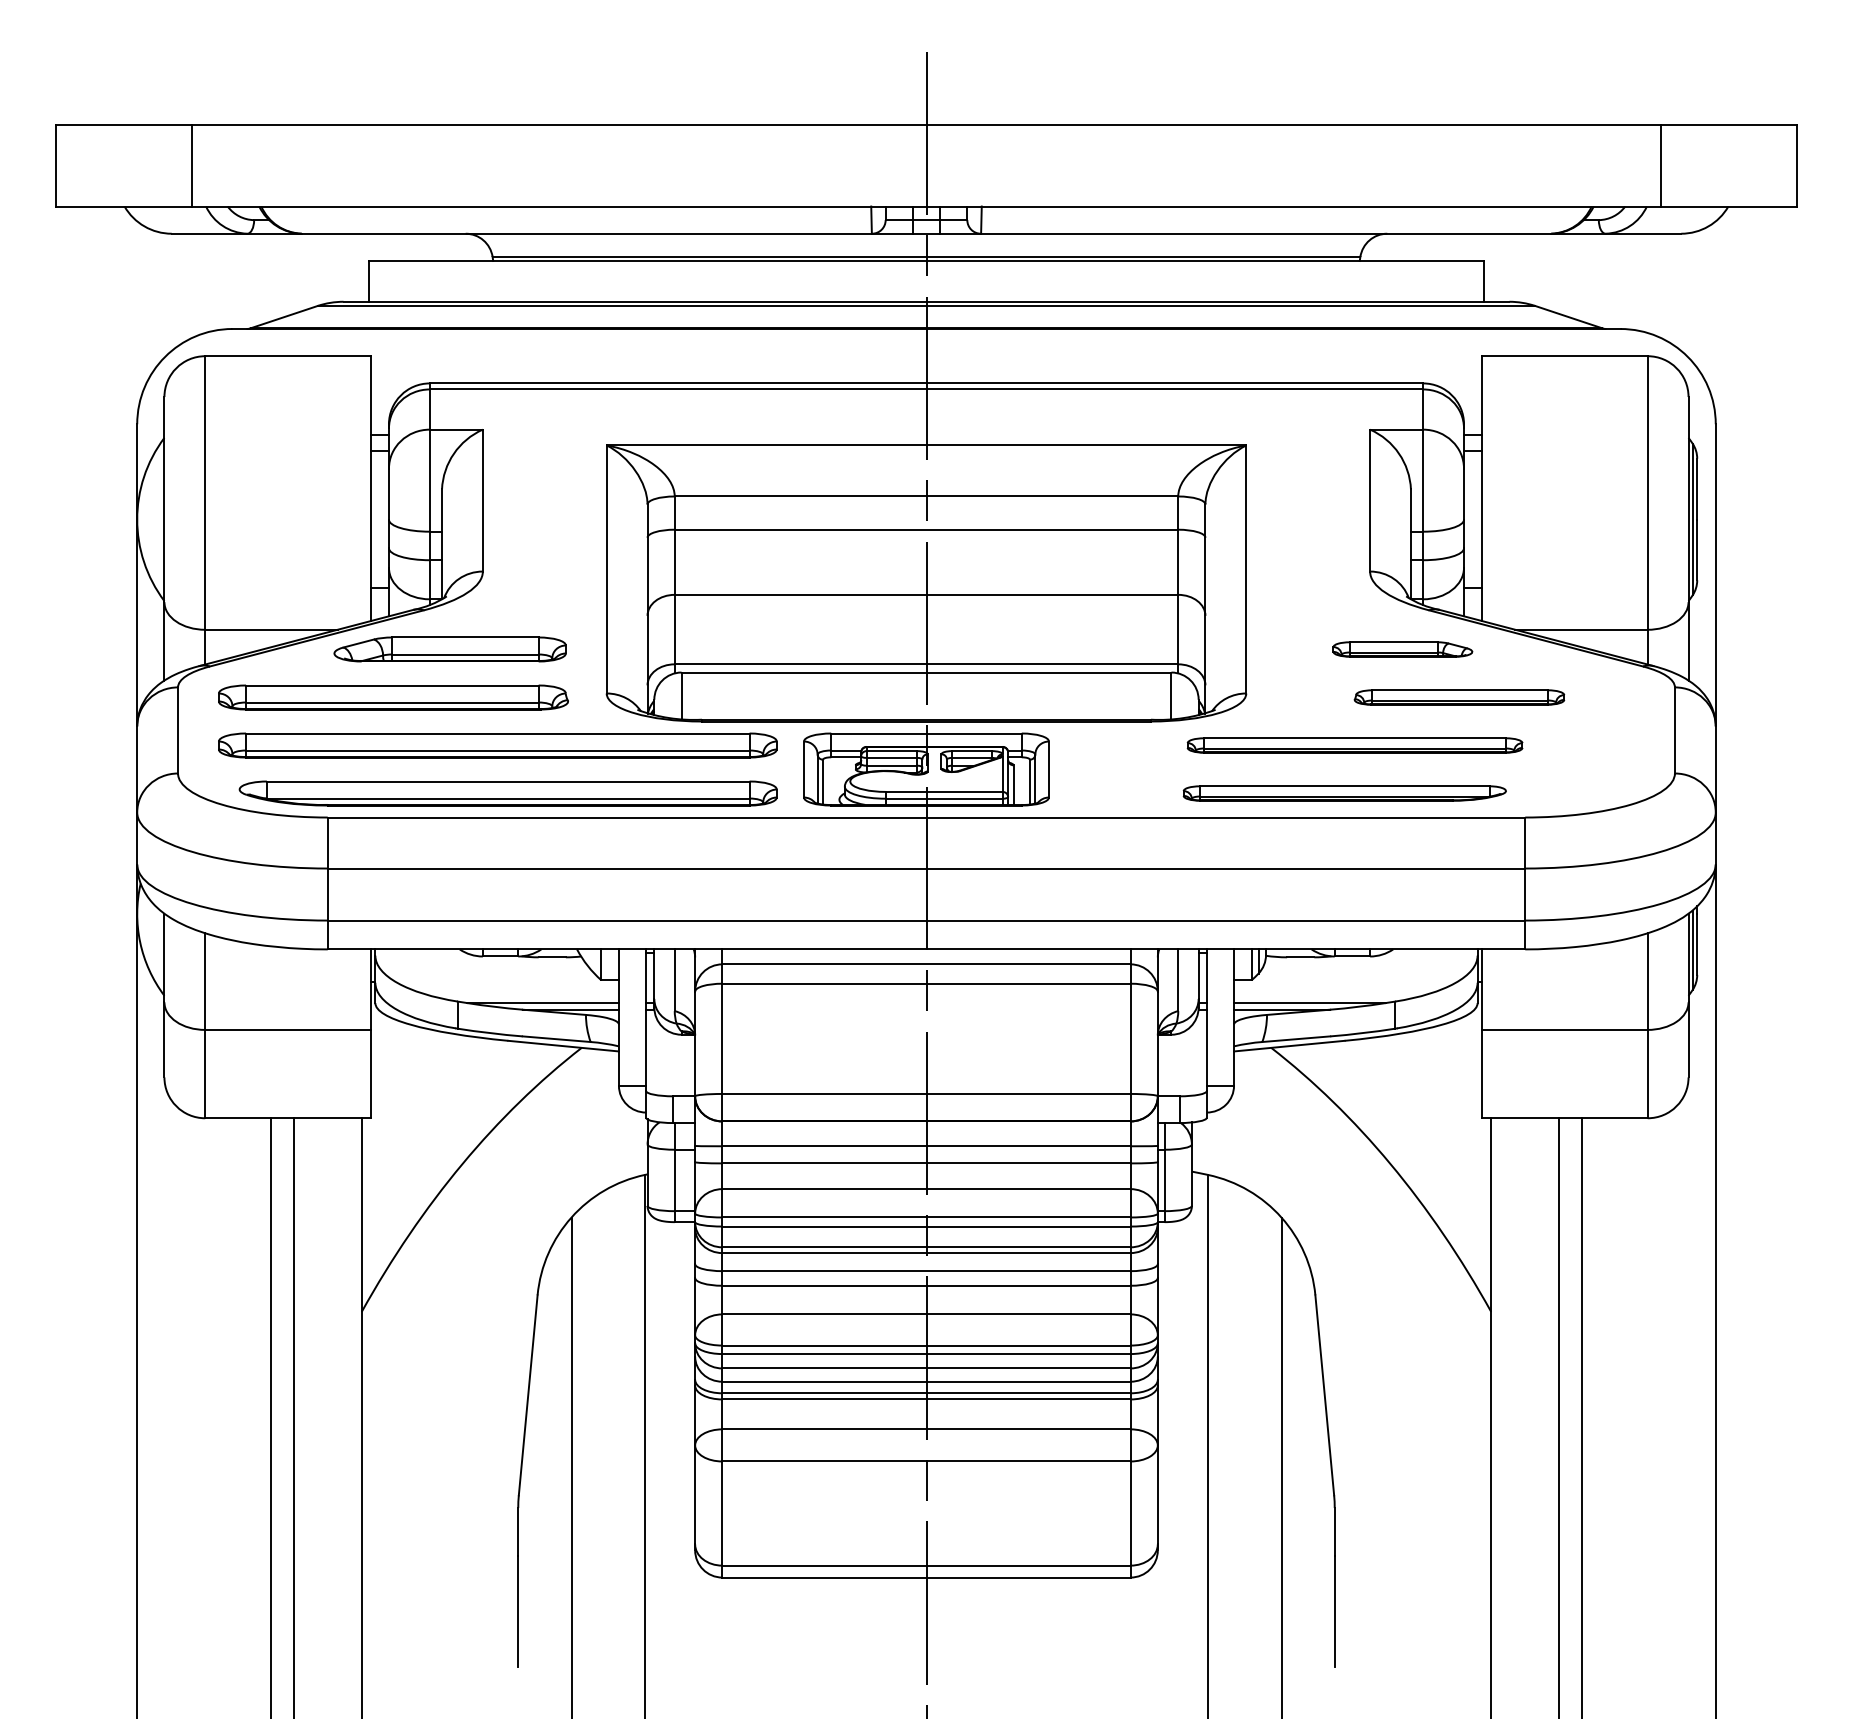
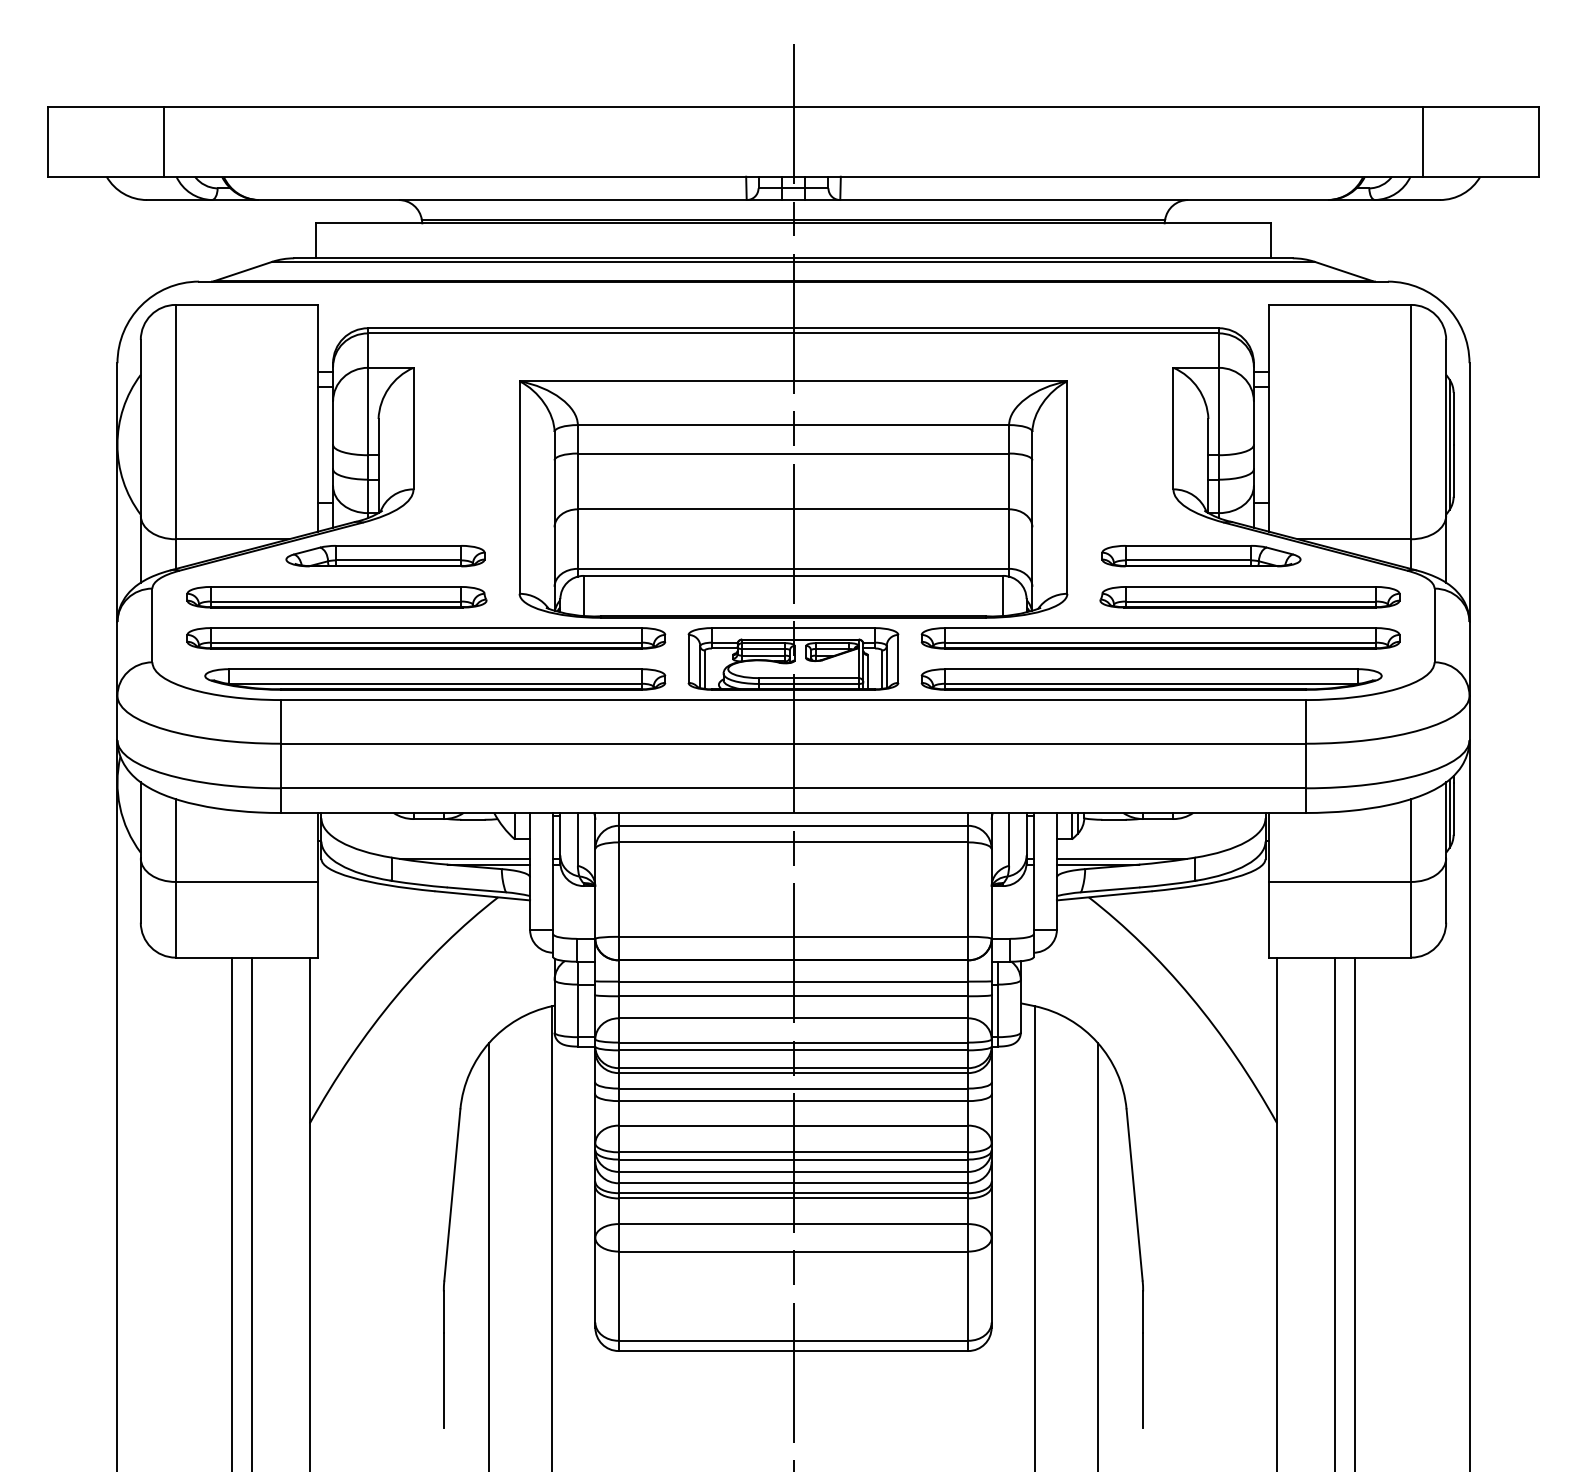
part: (1402, 649) -> (1201, 556), size x1.67
part: (1459, 697) -> (1250, 597), size x1.67
part: (1354, 745) -> (1160, 638), size x1.67
part: (1344, 793) -> (1151, 679), size x1.67

